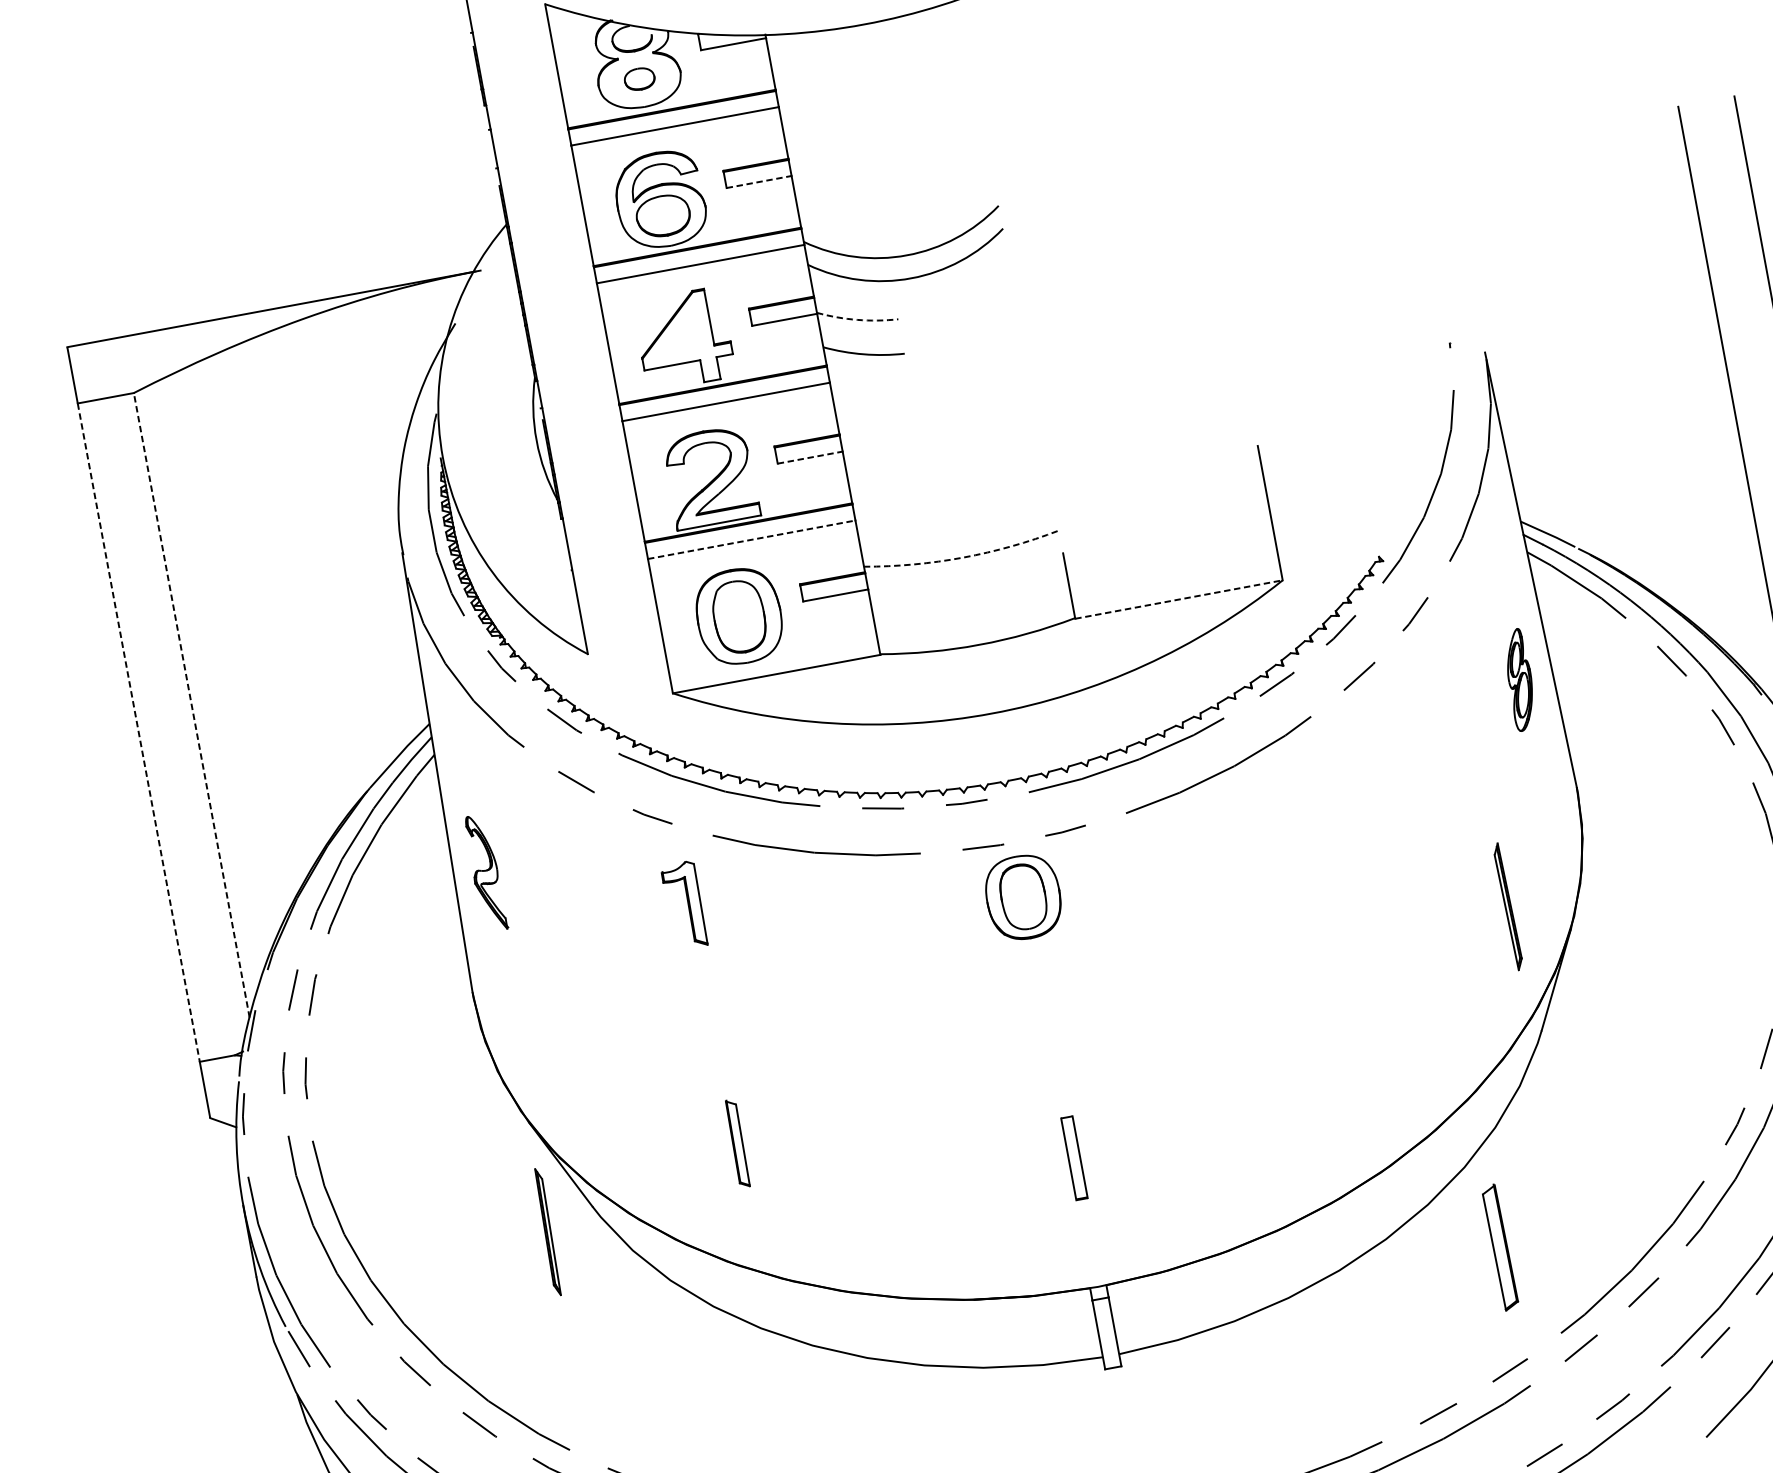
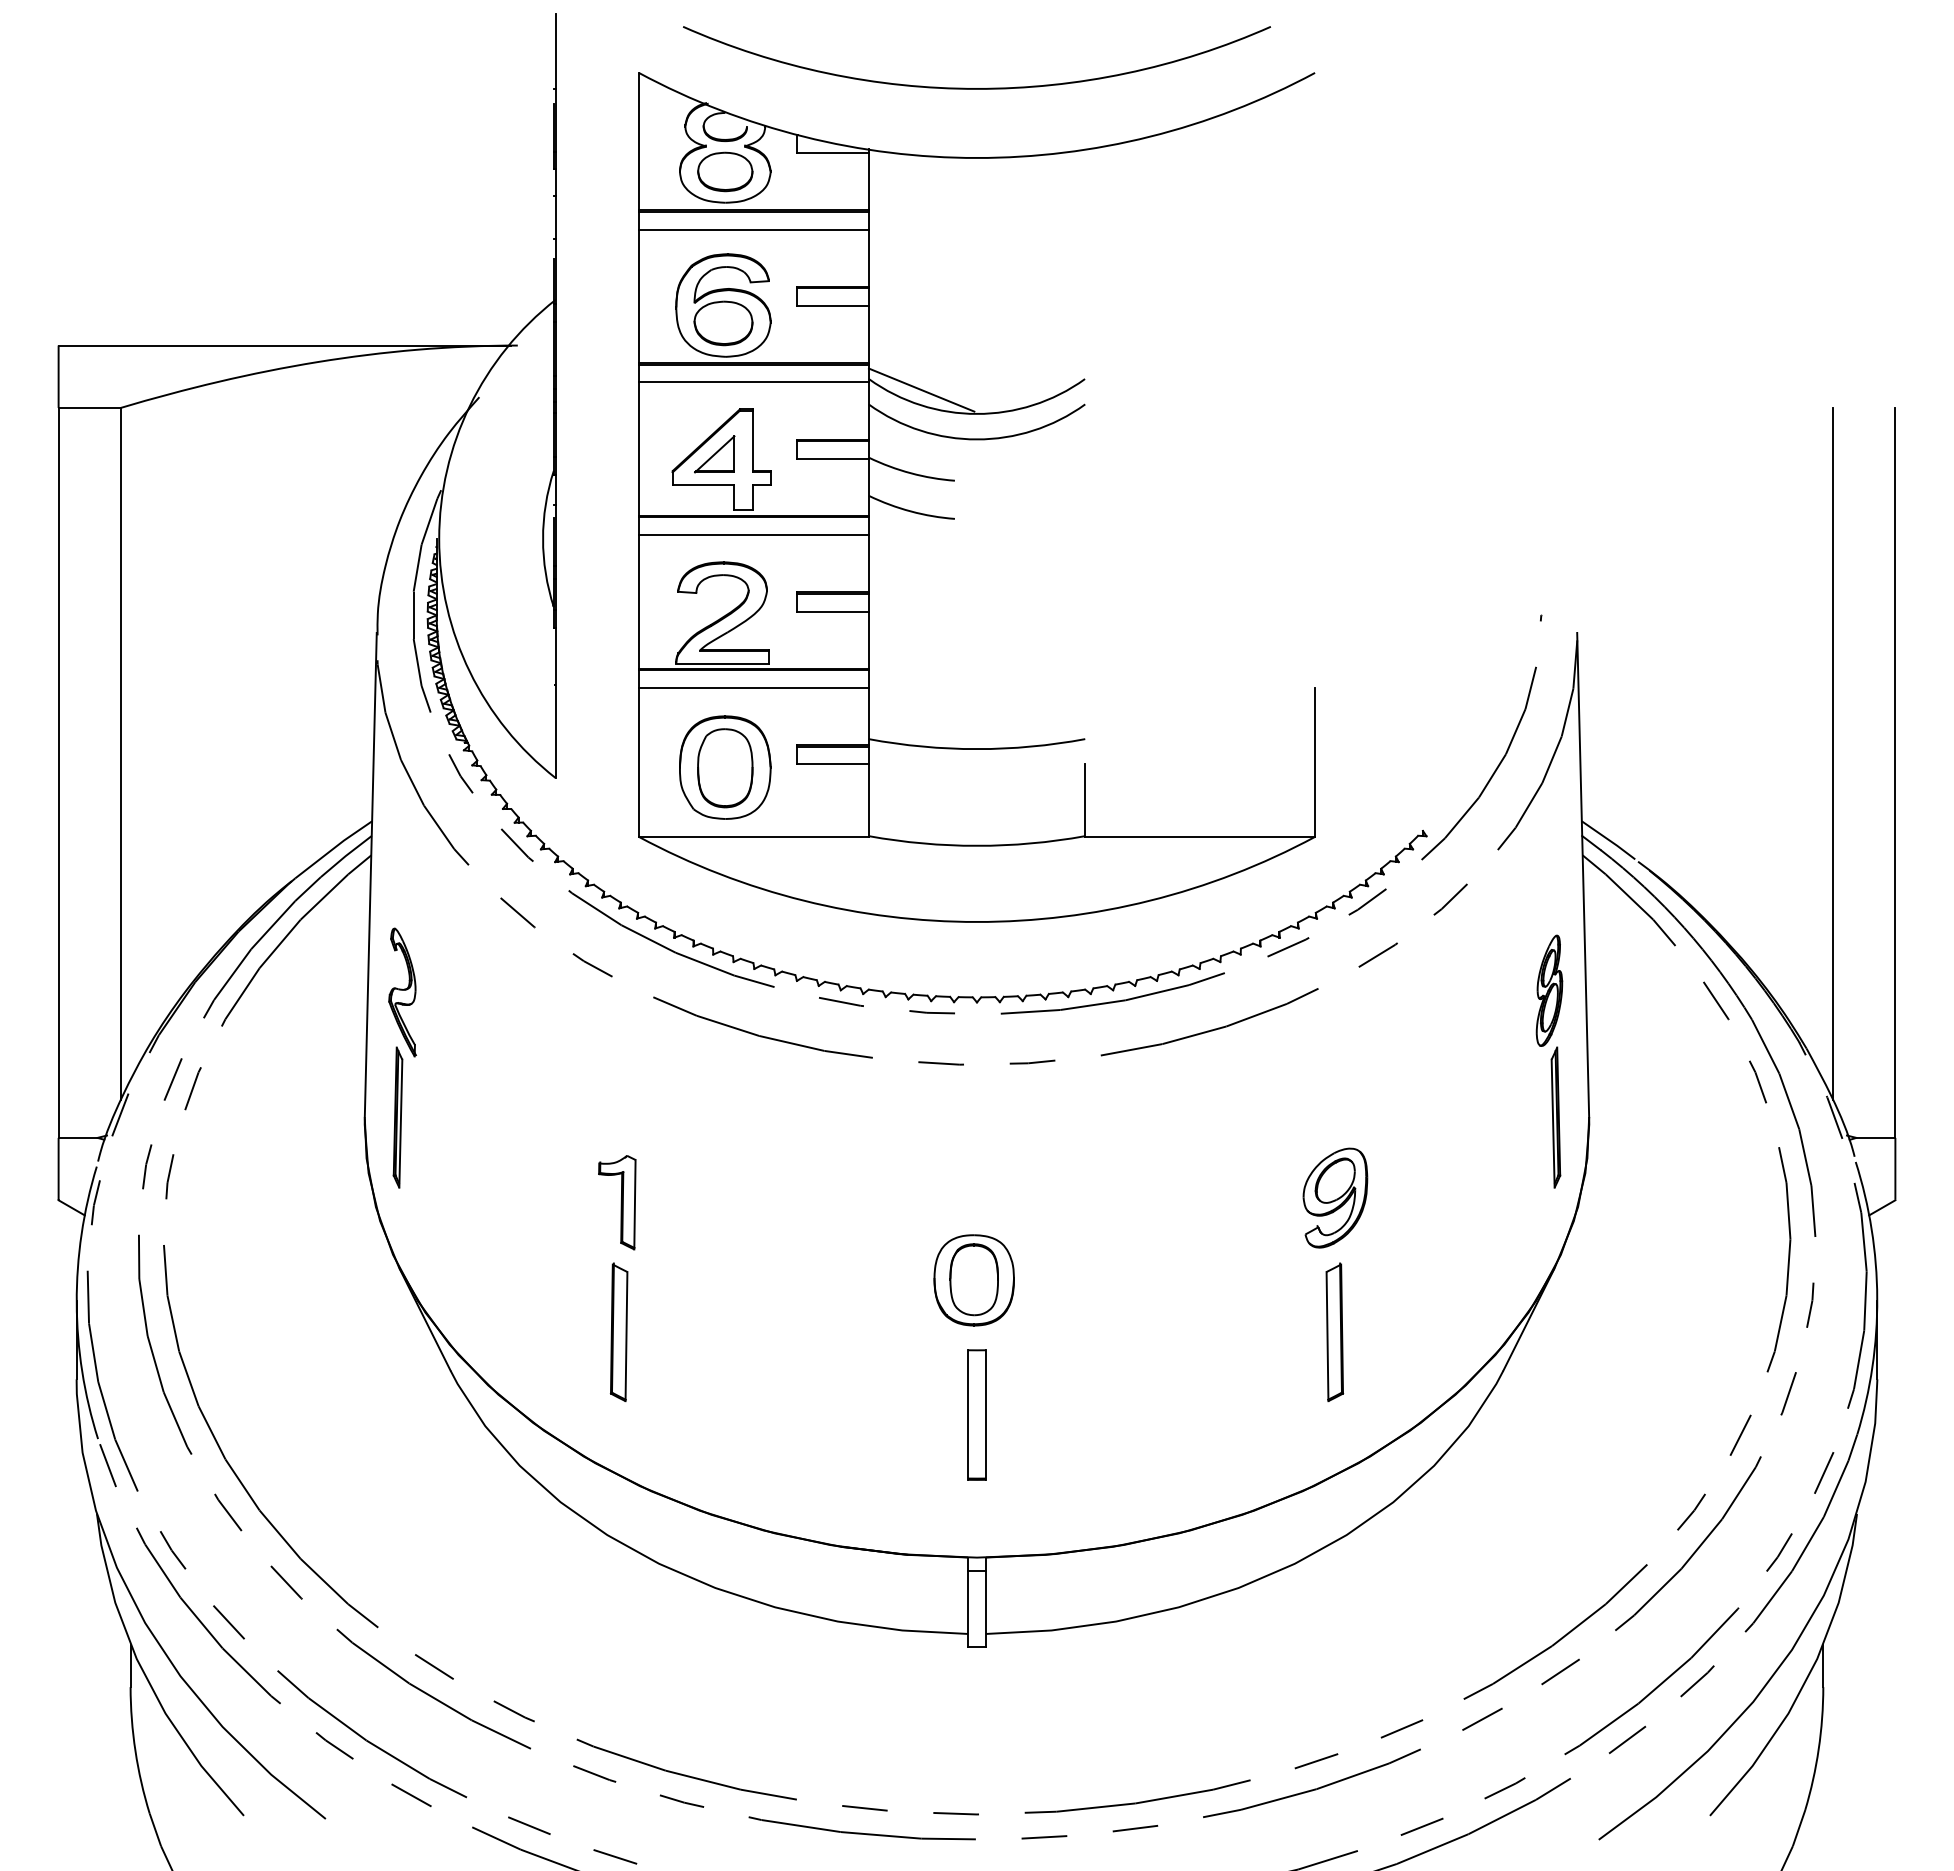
part: (639, 78) -> (725, 171), size x1.67
line: (759, 181) -> (833, 305), dashed -> solid
line: (852, 242) -> (921, 389), added
arc: (857, 320) -> (910, 473), dashed -> solid
part: (677, 335) -> (714, 454), added
line: (810, 457) -> (833, 611), dashed -> solid
line: (752, 539) -> (754, 687), dashed -> solid
arc: (963, 557) -> (977, 749), dashed -> solid
line: (1179, 599) -> (1200, 836), dashed -> solid
line: (191, 704) -> (120, 753), dashed -> solid
line: (138, 732) -> (58, 772), dashed -> solid
part: (1022, 897) -> (973, 1280), moved
part: (1361, 902) -> (1335, 1197), added
part: (684, 905) -> (617, 1202), moved
part: (1507, 906) -> (1555, 1117), moved
part: (737, 1143) -> (618, 1332), size x1.43
part: (1073, 1157) -> (976, 1414), size x1.43
part: (547, 1232) -> (397, 1117), moved
part: (1500, 1247) -> (1334, 1332), moved

